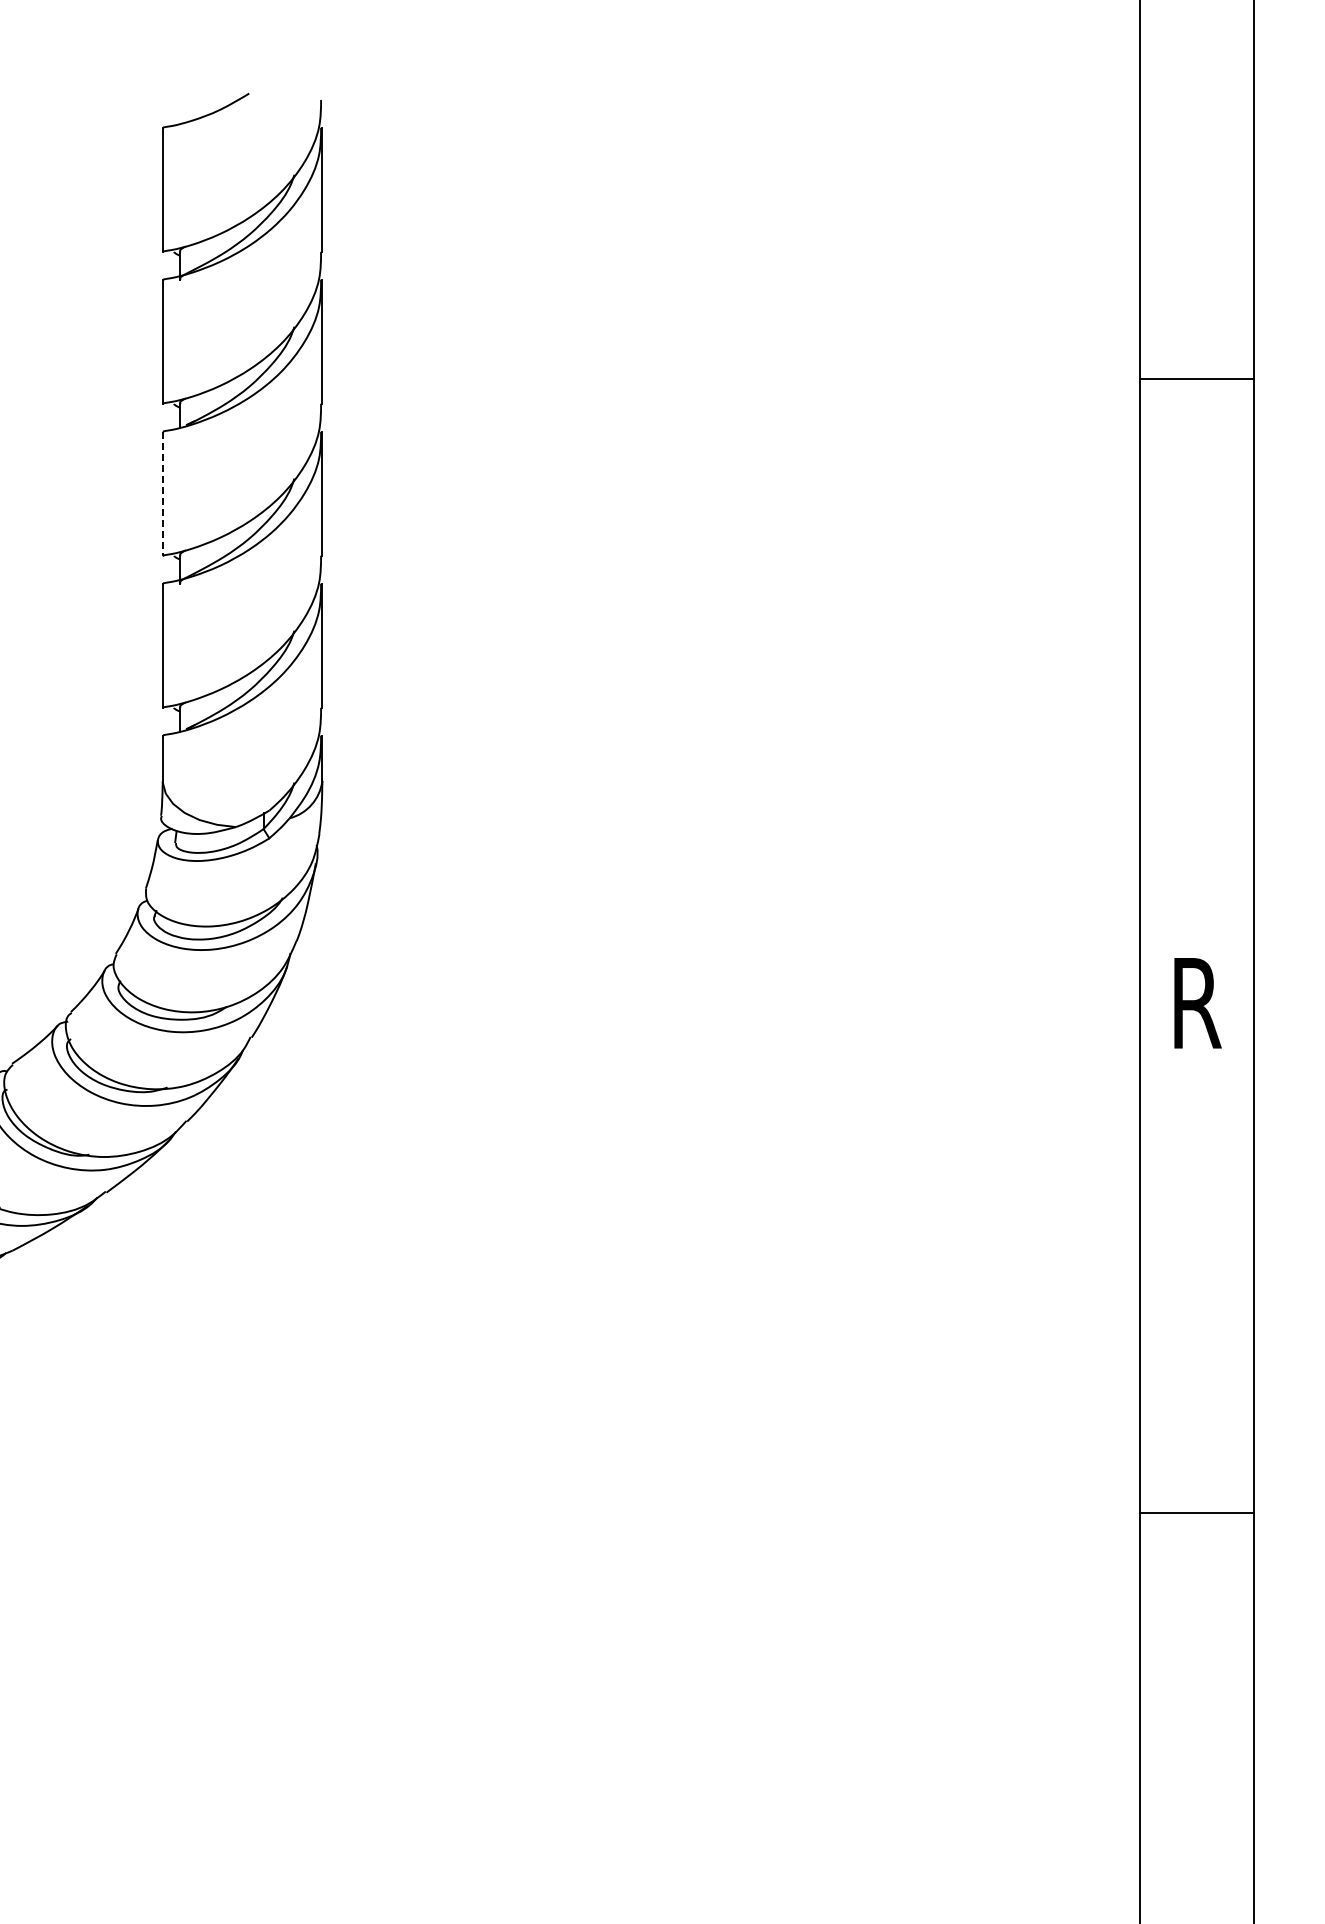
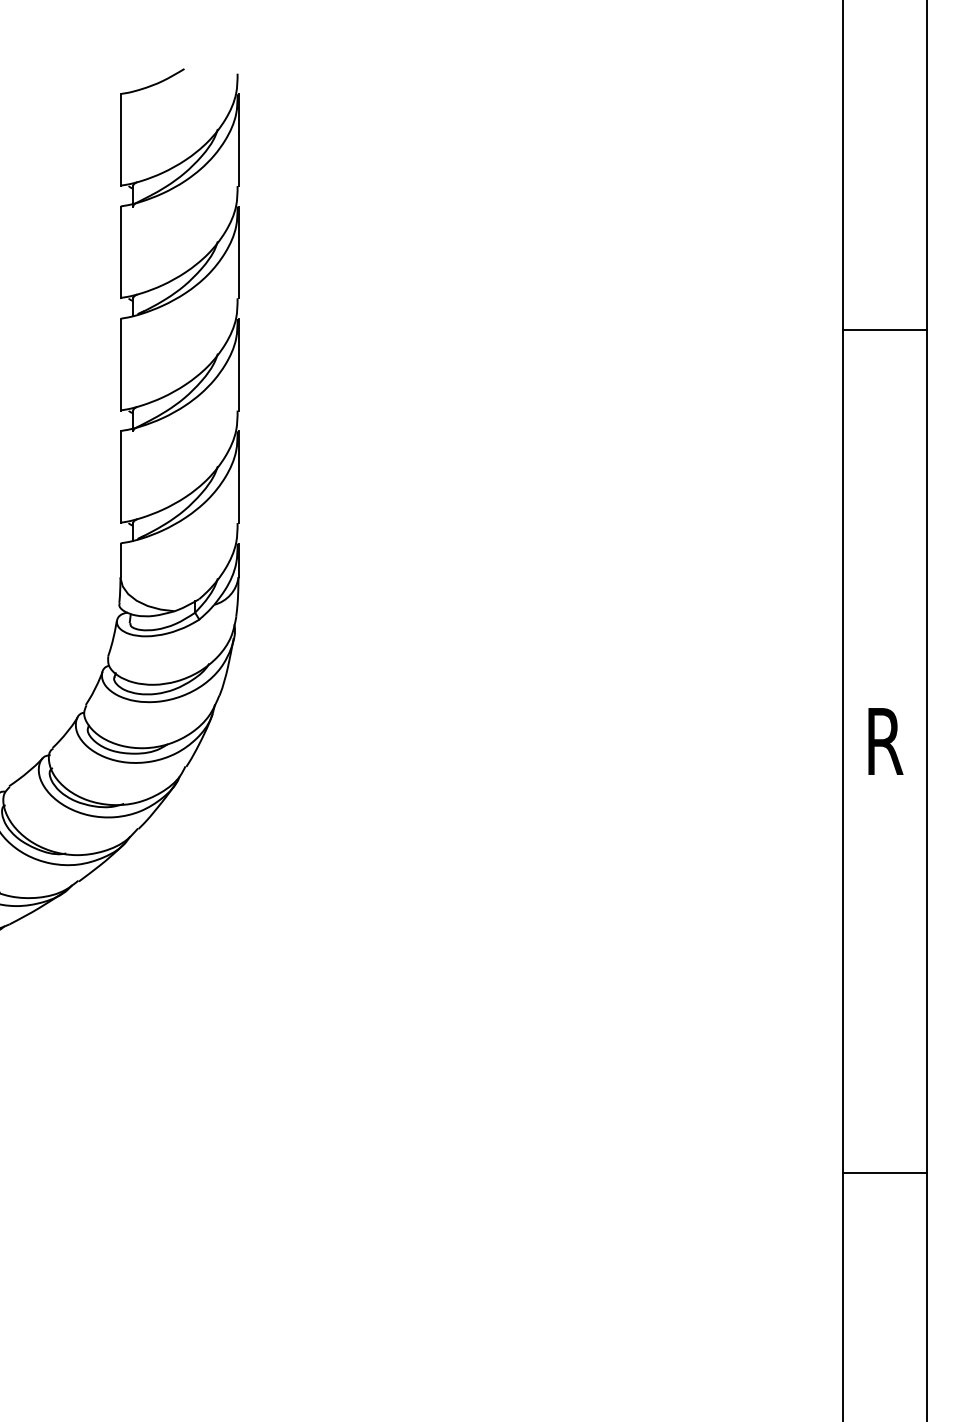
line: (1196, 379) -> (884, 329), moved
line: (162, 494) -> (120, 365), dashed -> solid
line: (1196, 1512) -> (884, 1172), moved

